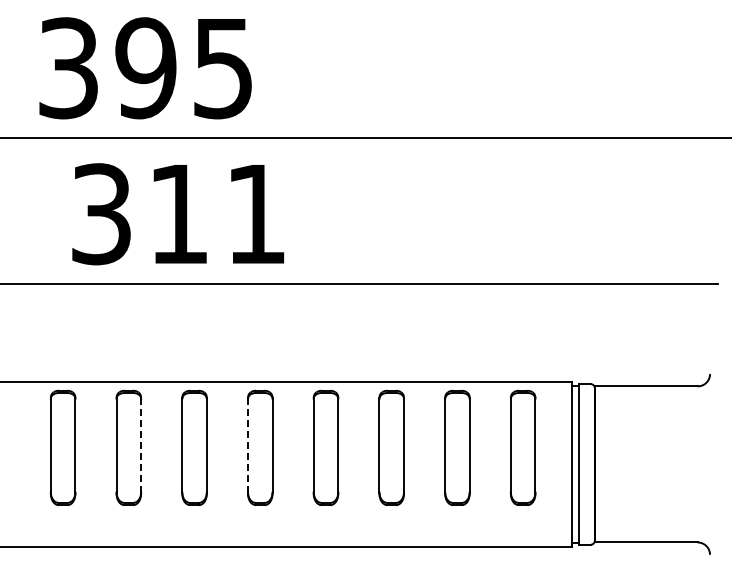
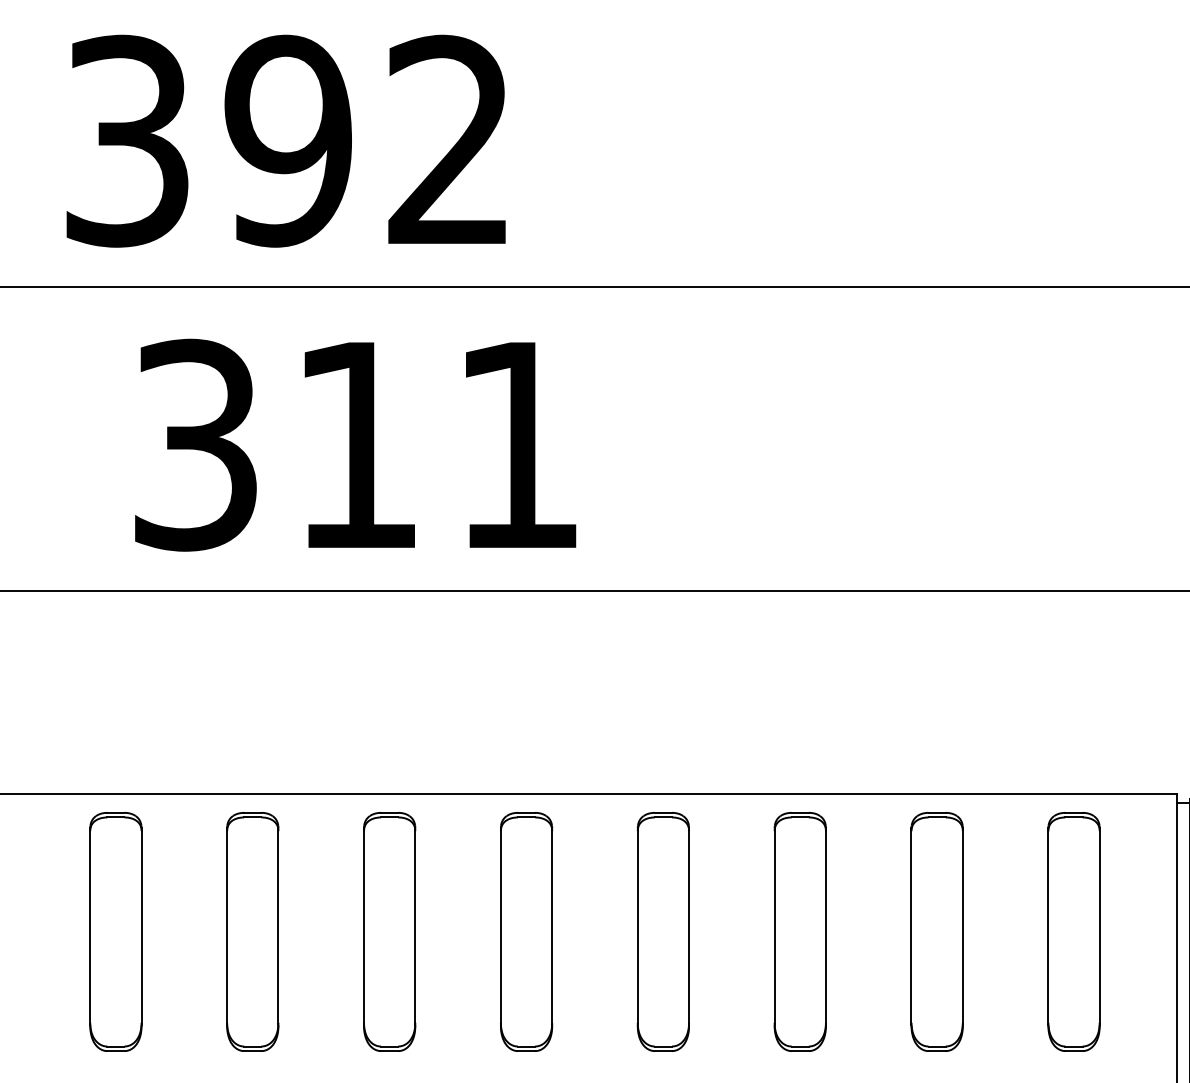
text: (222, 68) -> (447, 141), 395 -> 392
line: (141, 445) -> (279, 926), dashed -> solid
line: (247, 446) -> (499, 928), dashed -> solid

